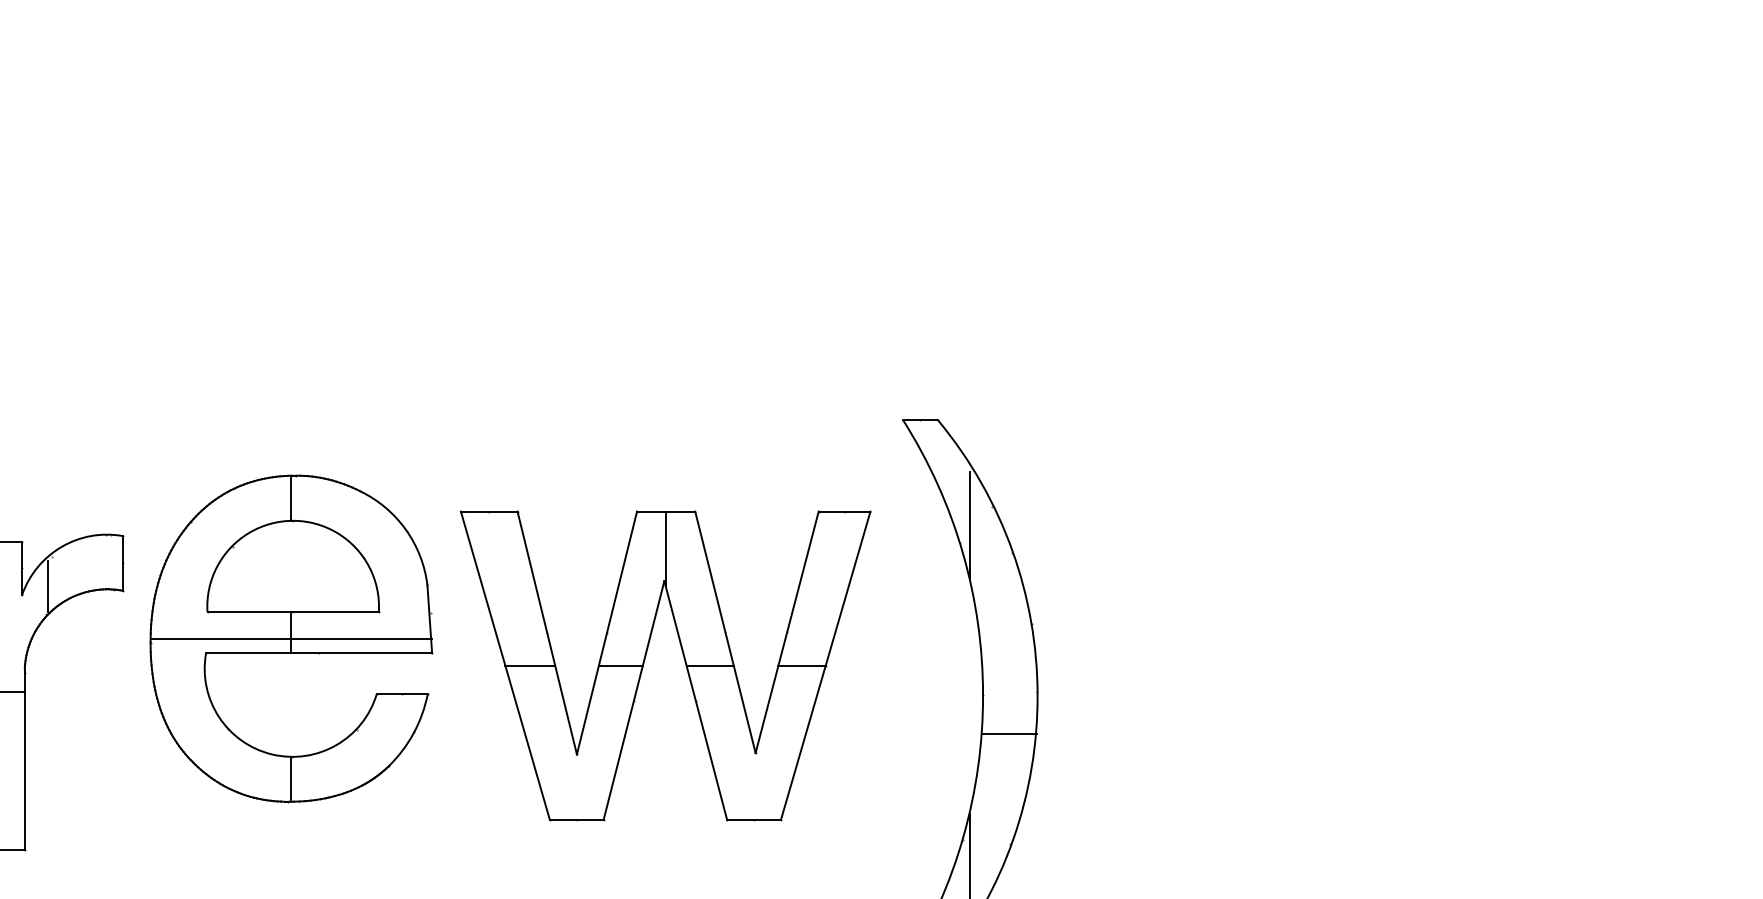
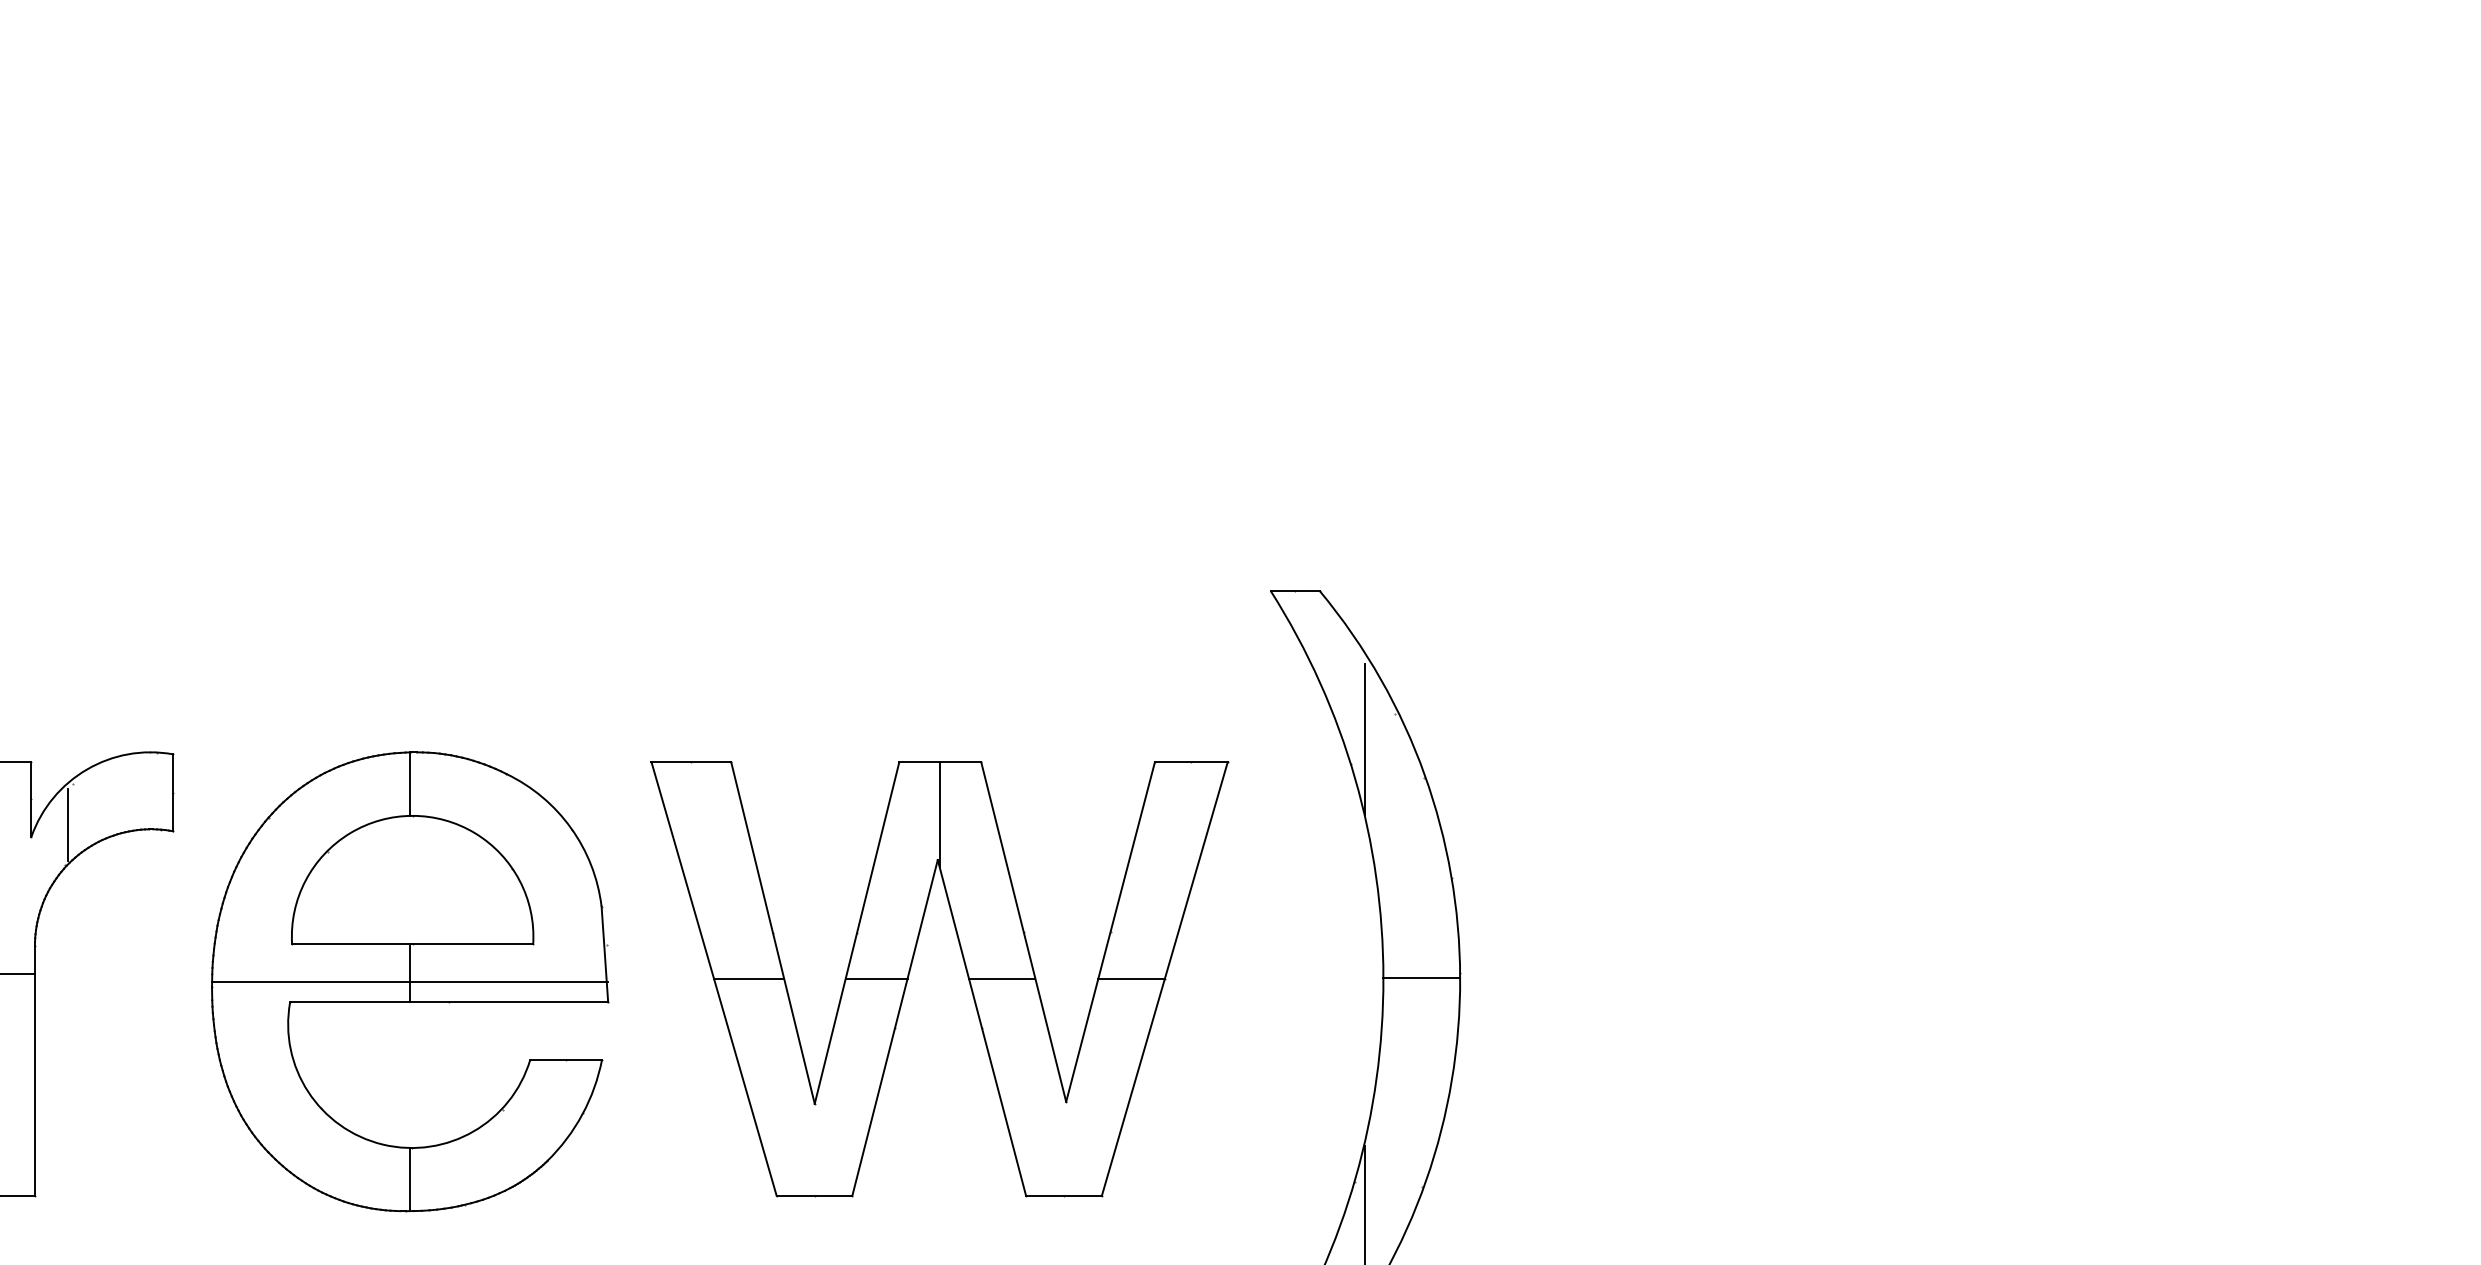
part: (291, 638) -> (410, 981), moved
part: (684, 662) -> (966, 974), moved
line: (1010, 734) -> (1422, 978), moved

